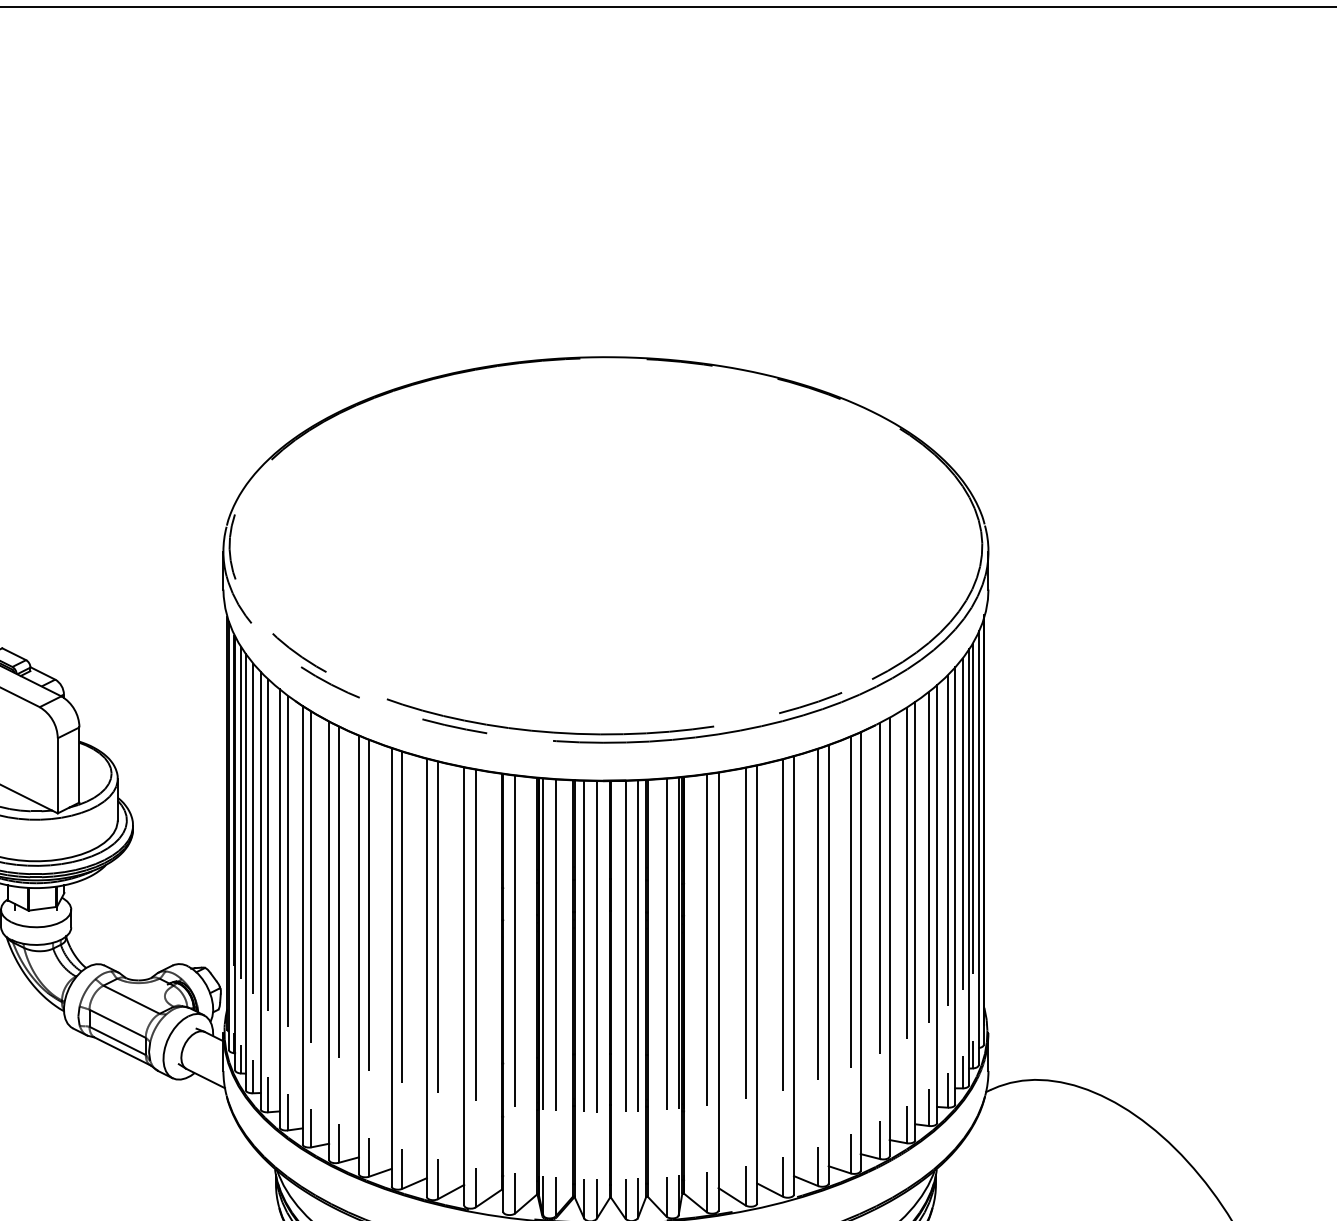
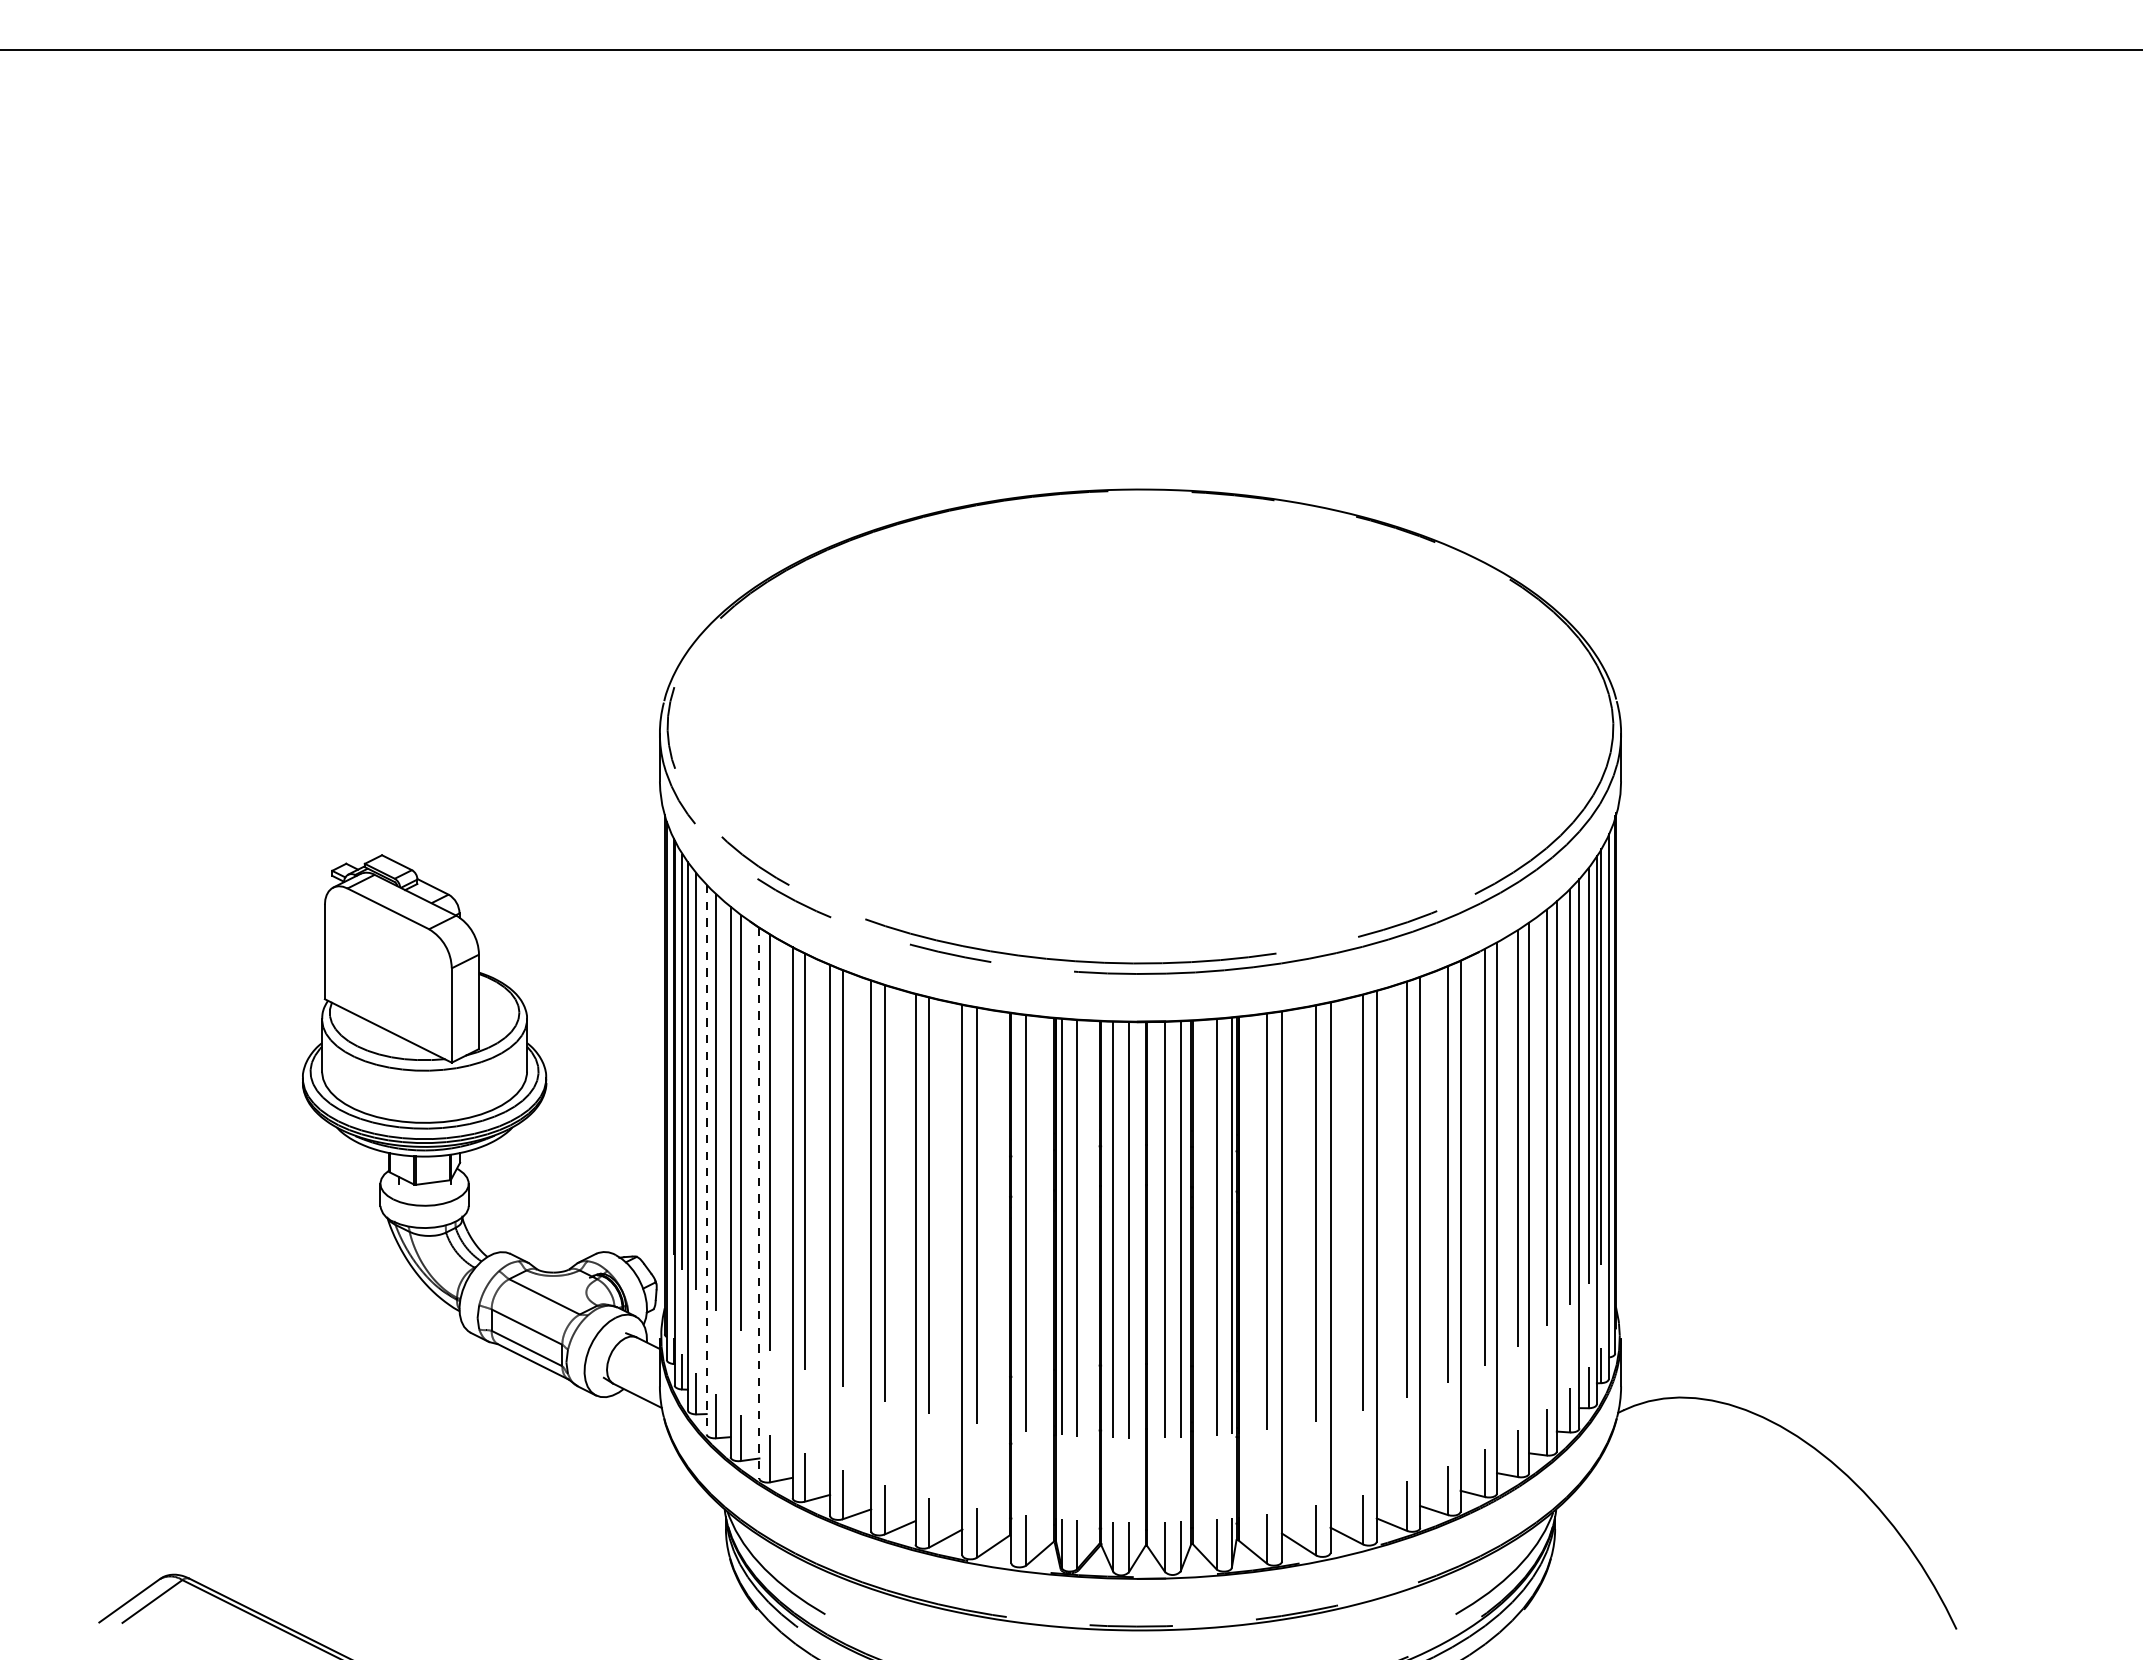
line: (260, 890) -> (706, 1159), solid -> dashed
line: (302, 925) -> (759, 1203), solid -> dashed

